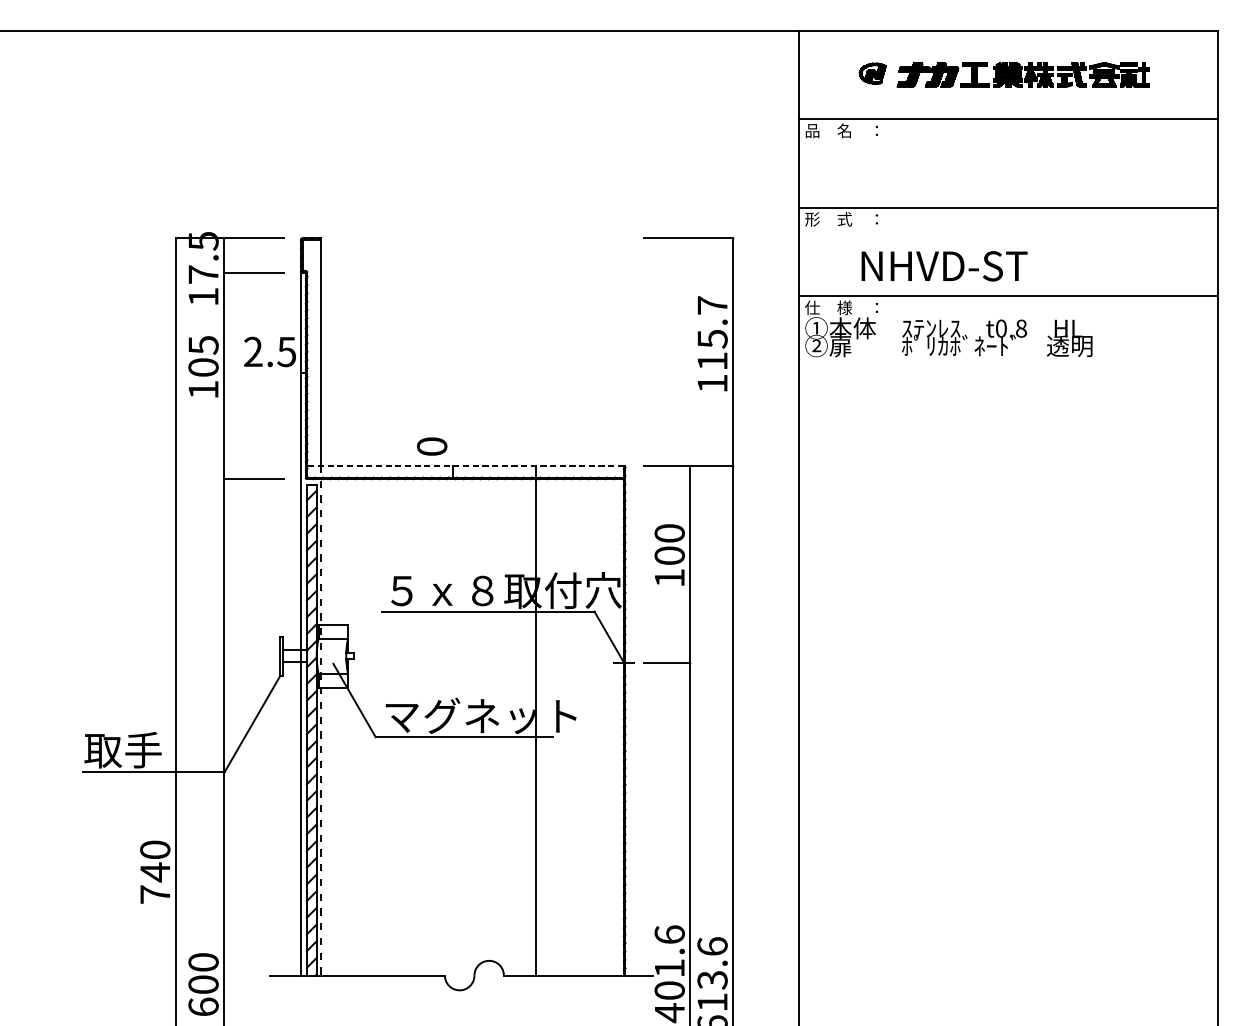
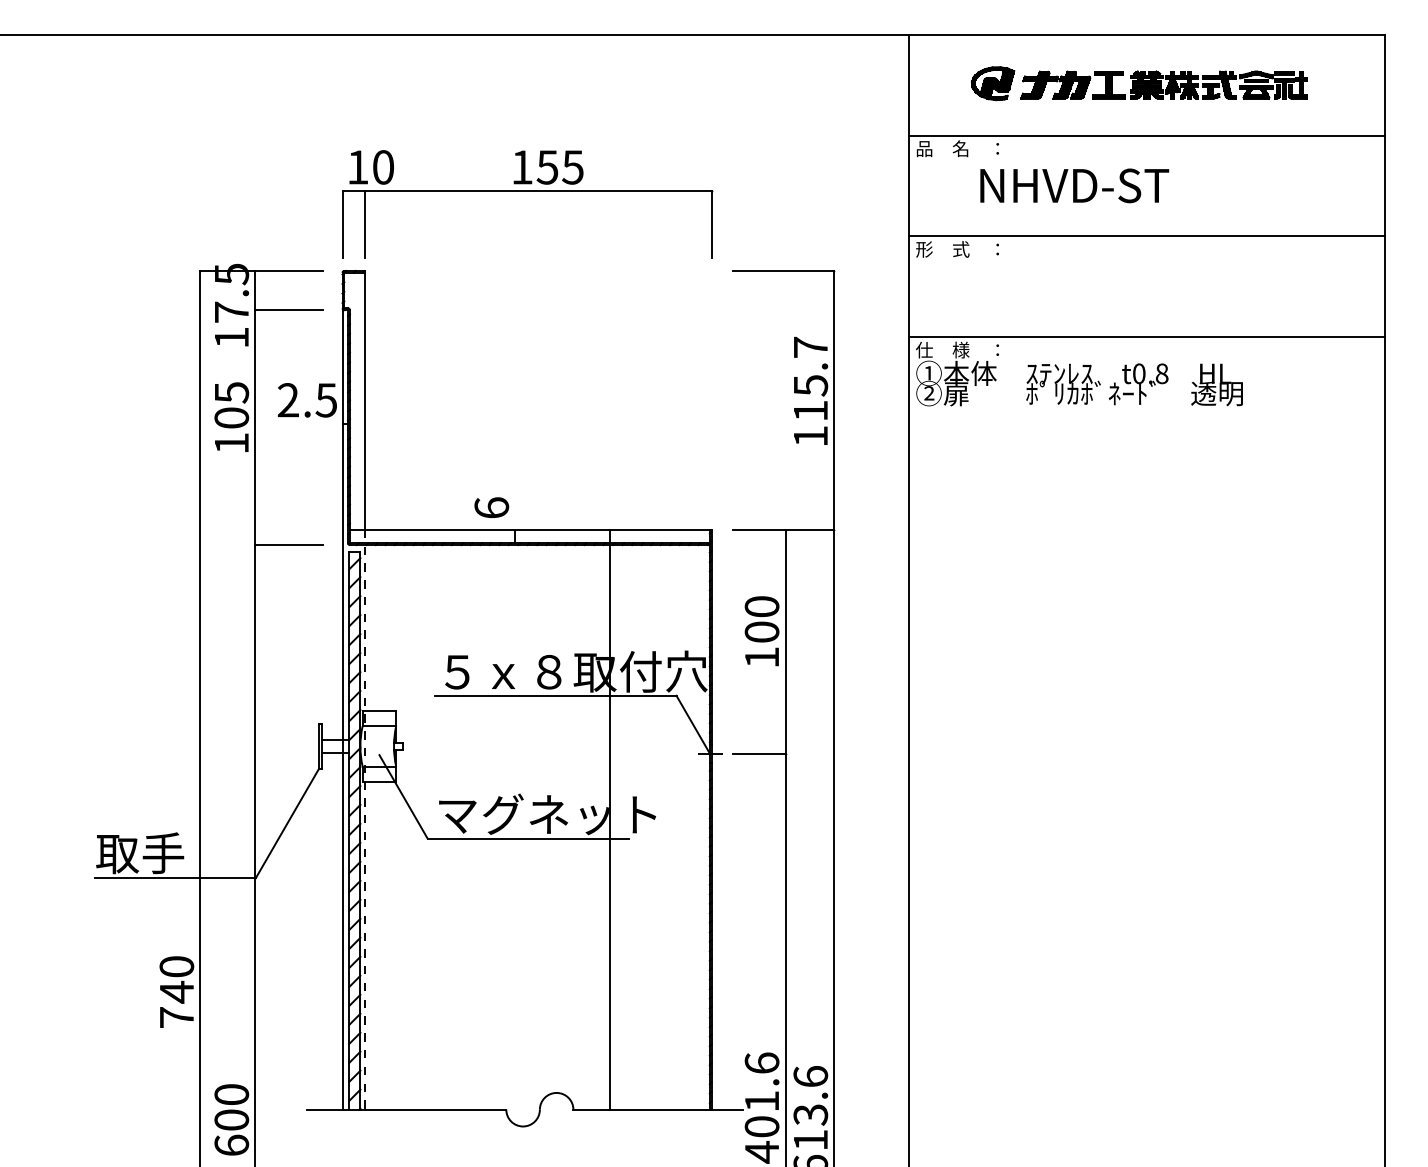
part: (872, 73) -> (992, 83), size x1.43
part: (463, 168) -> (527, 191), added
text: (944, 265) -> (1074, 185), moved
text: (431, 446) -> (491, 507), 0 -> 6
line: (465, 465) -> (529, 529), dashed -> solid

